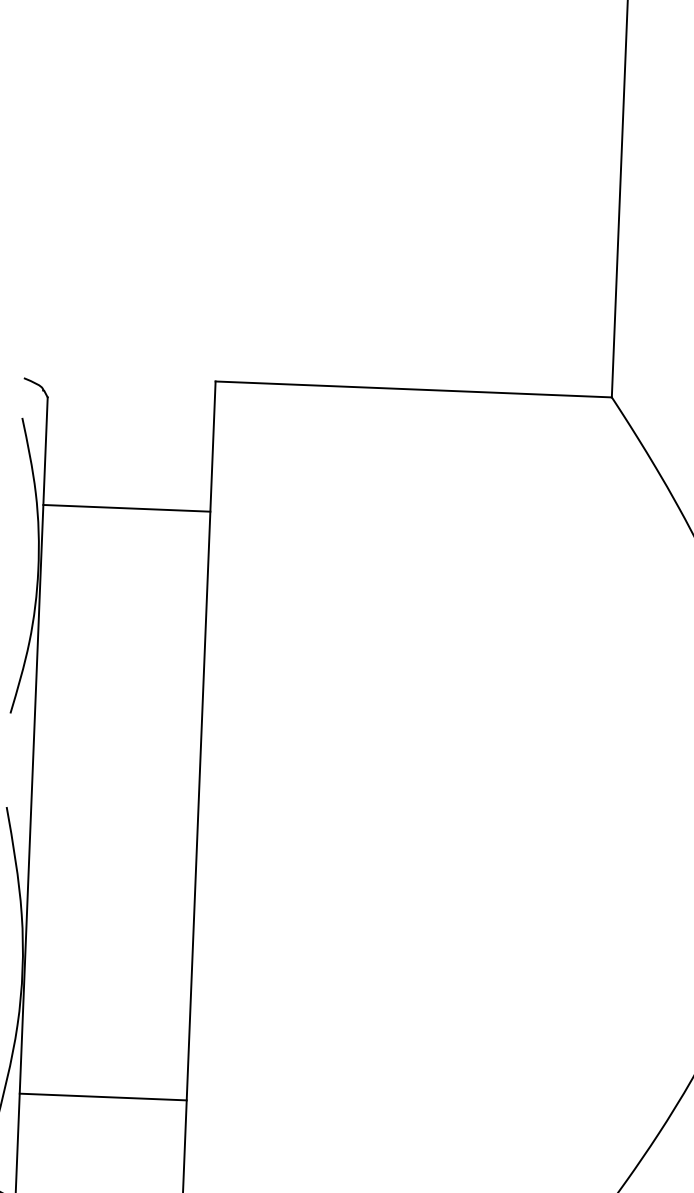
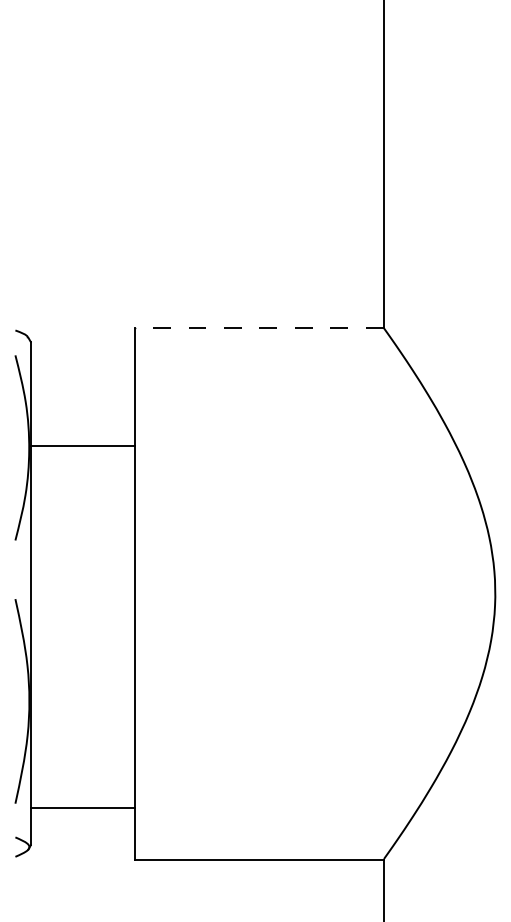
line: (412, 389) -> (258, 327), solid -> dashed
line: (125, 508) -> (82, 446), moved
line: (102, 1097) -> (82, 808), moved

